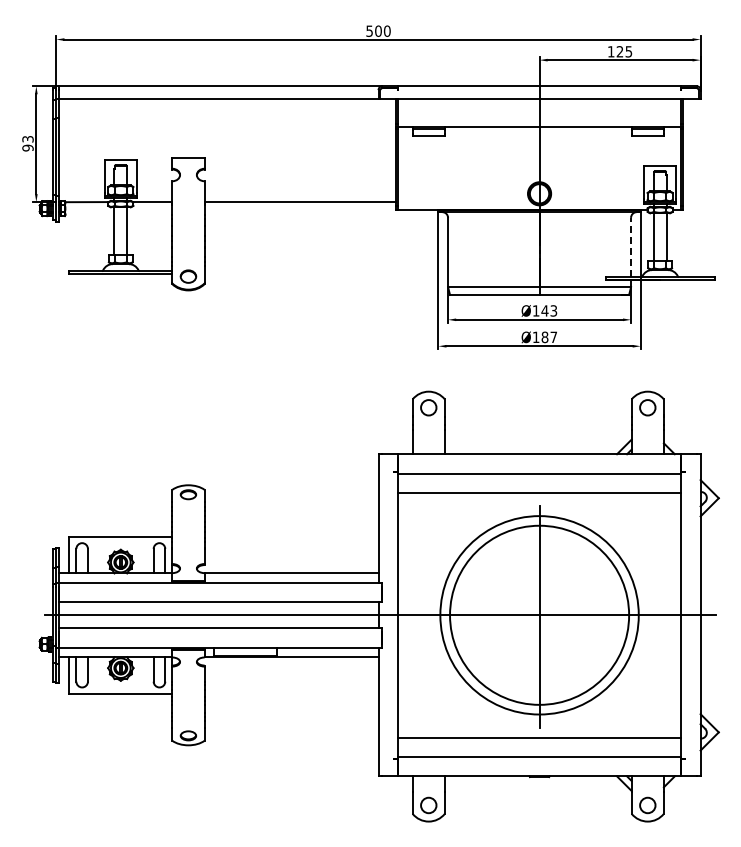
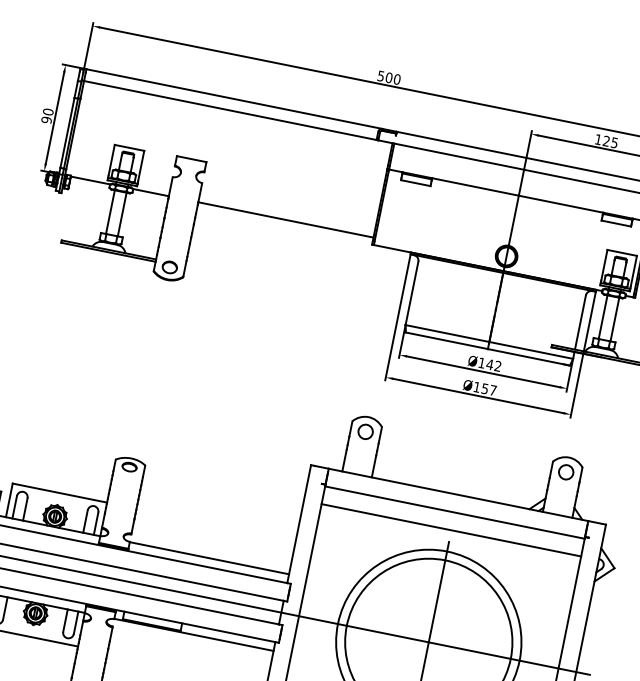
text: (27, 138) -> (47, 111), 93 -> 90
line: (631, 247) -> (580, 322), dashed -> solid
text: (553, 310) -> (497, 365), Ø143 -> Ø142
text: (544, 337) -> (484, 388), Ø187 -> Ø157

